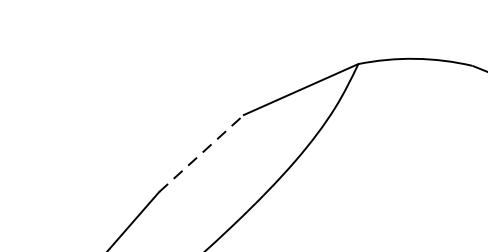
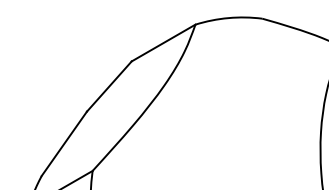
line: (201, 153) -> (109, 86), dashed -> solid

